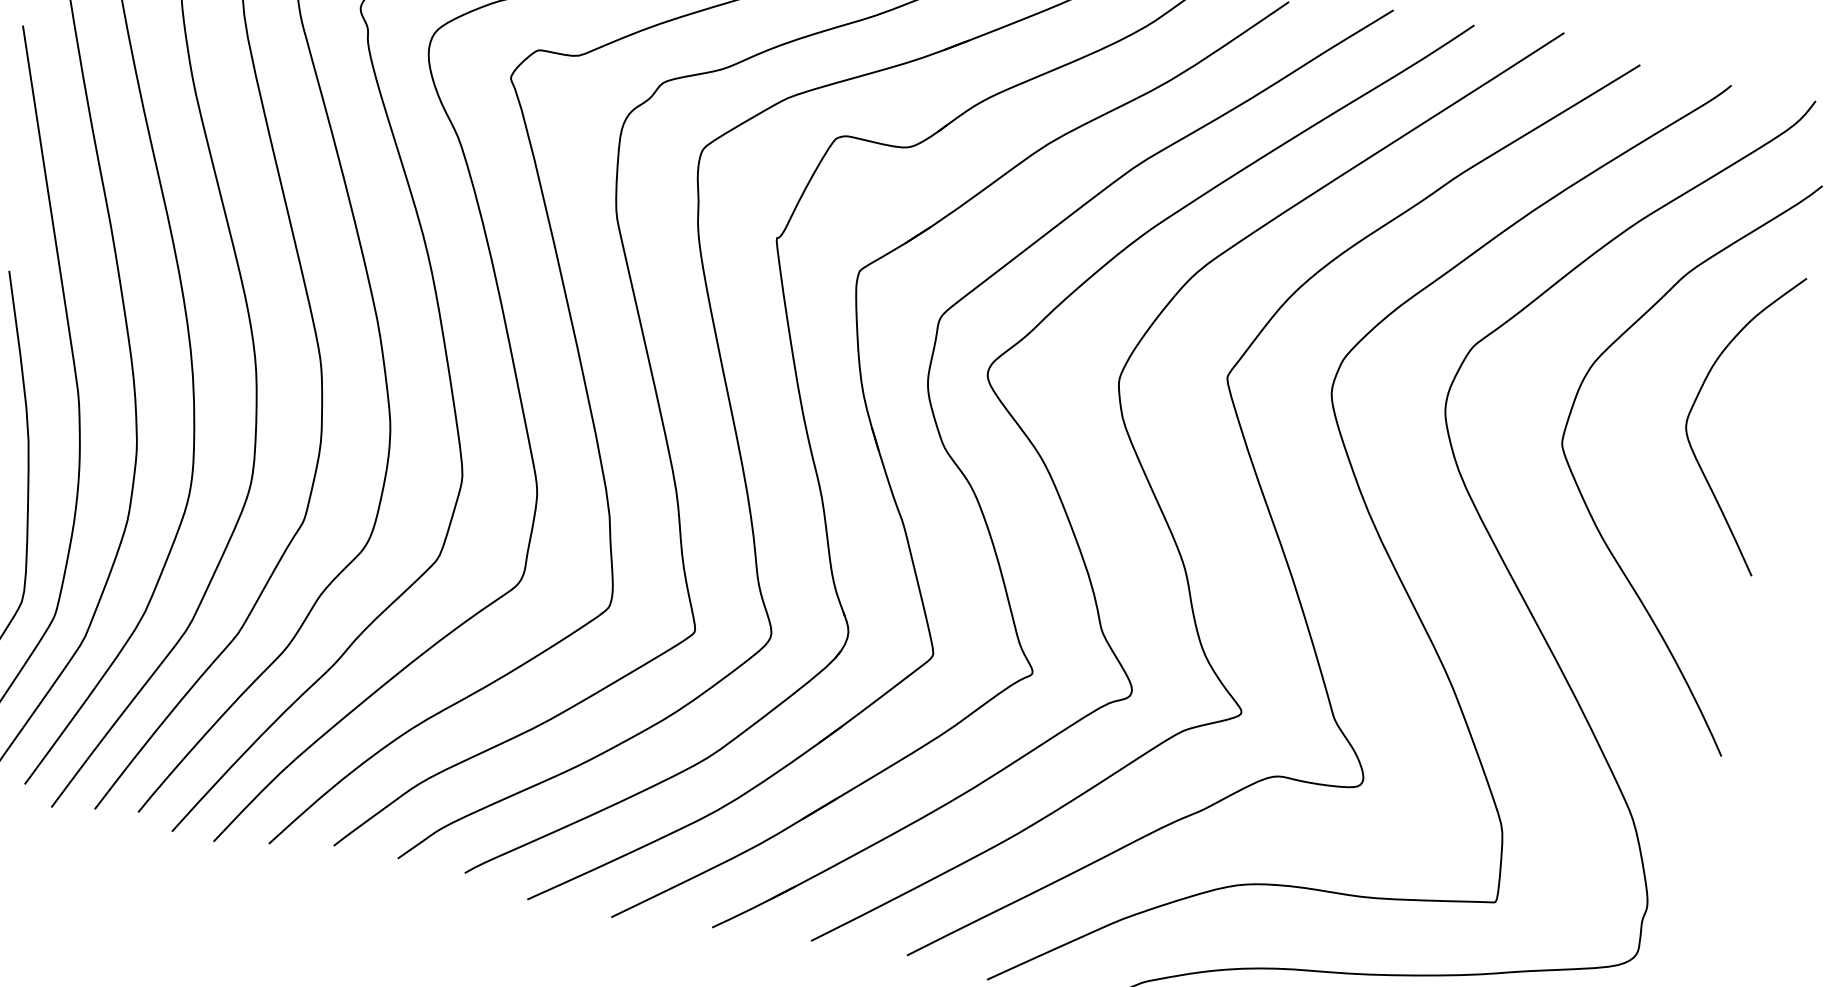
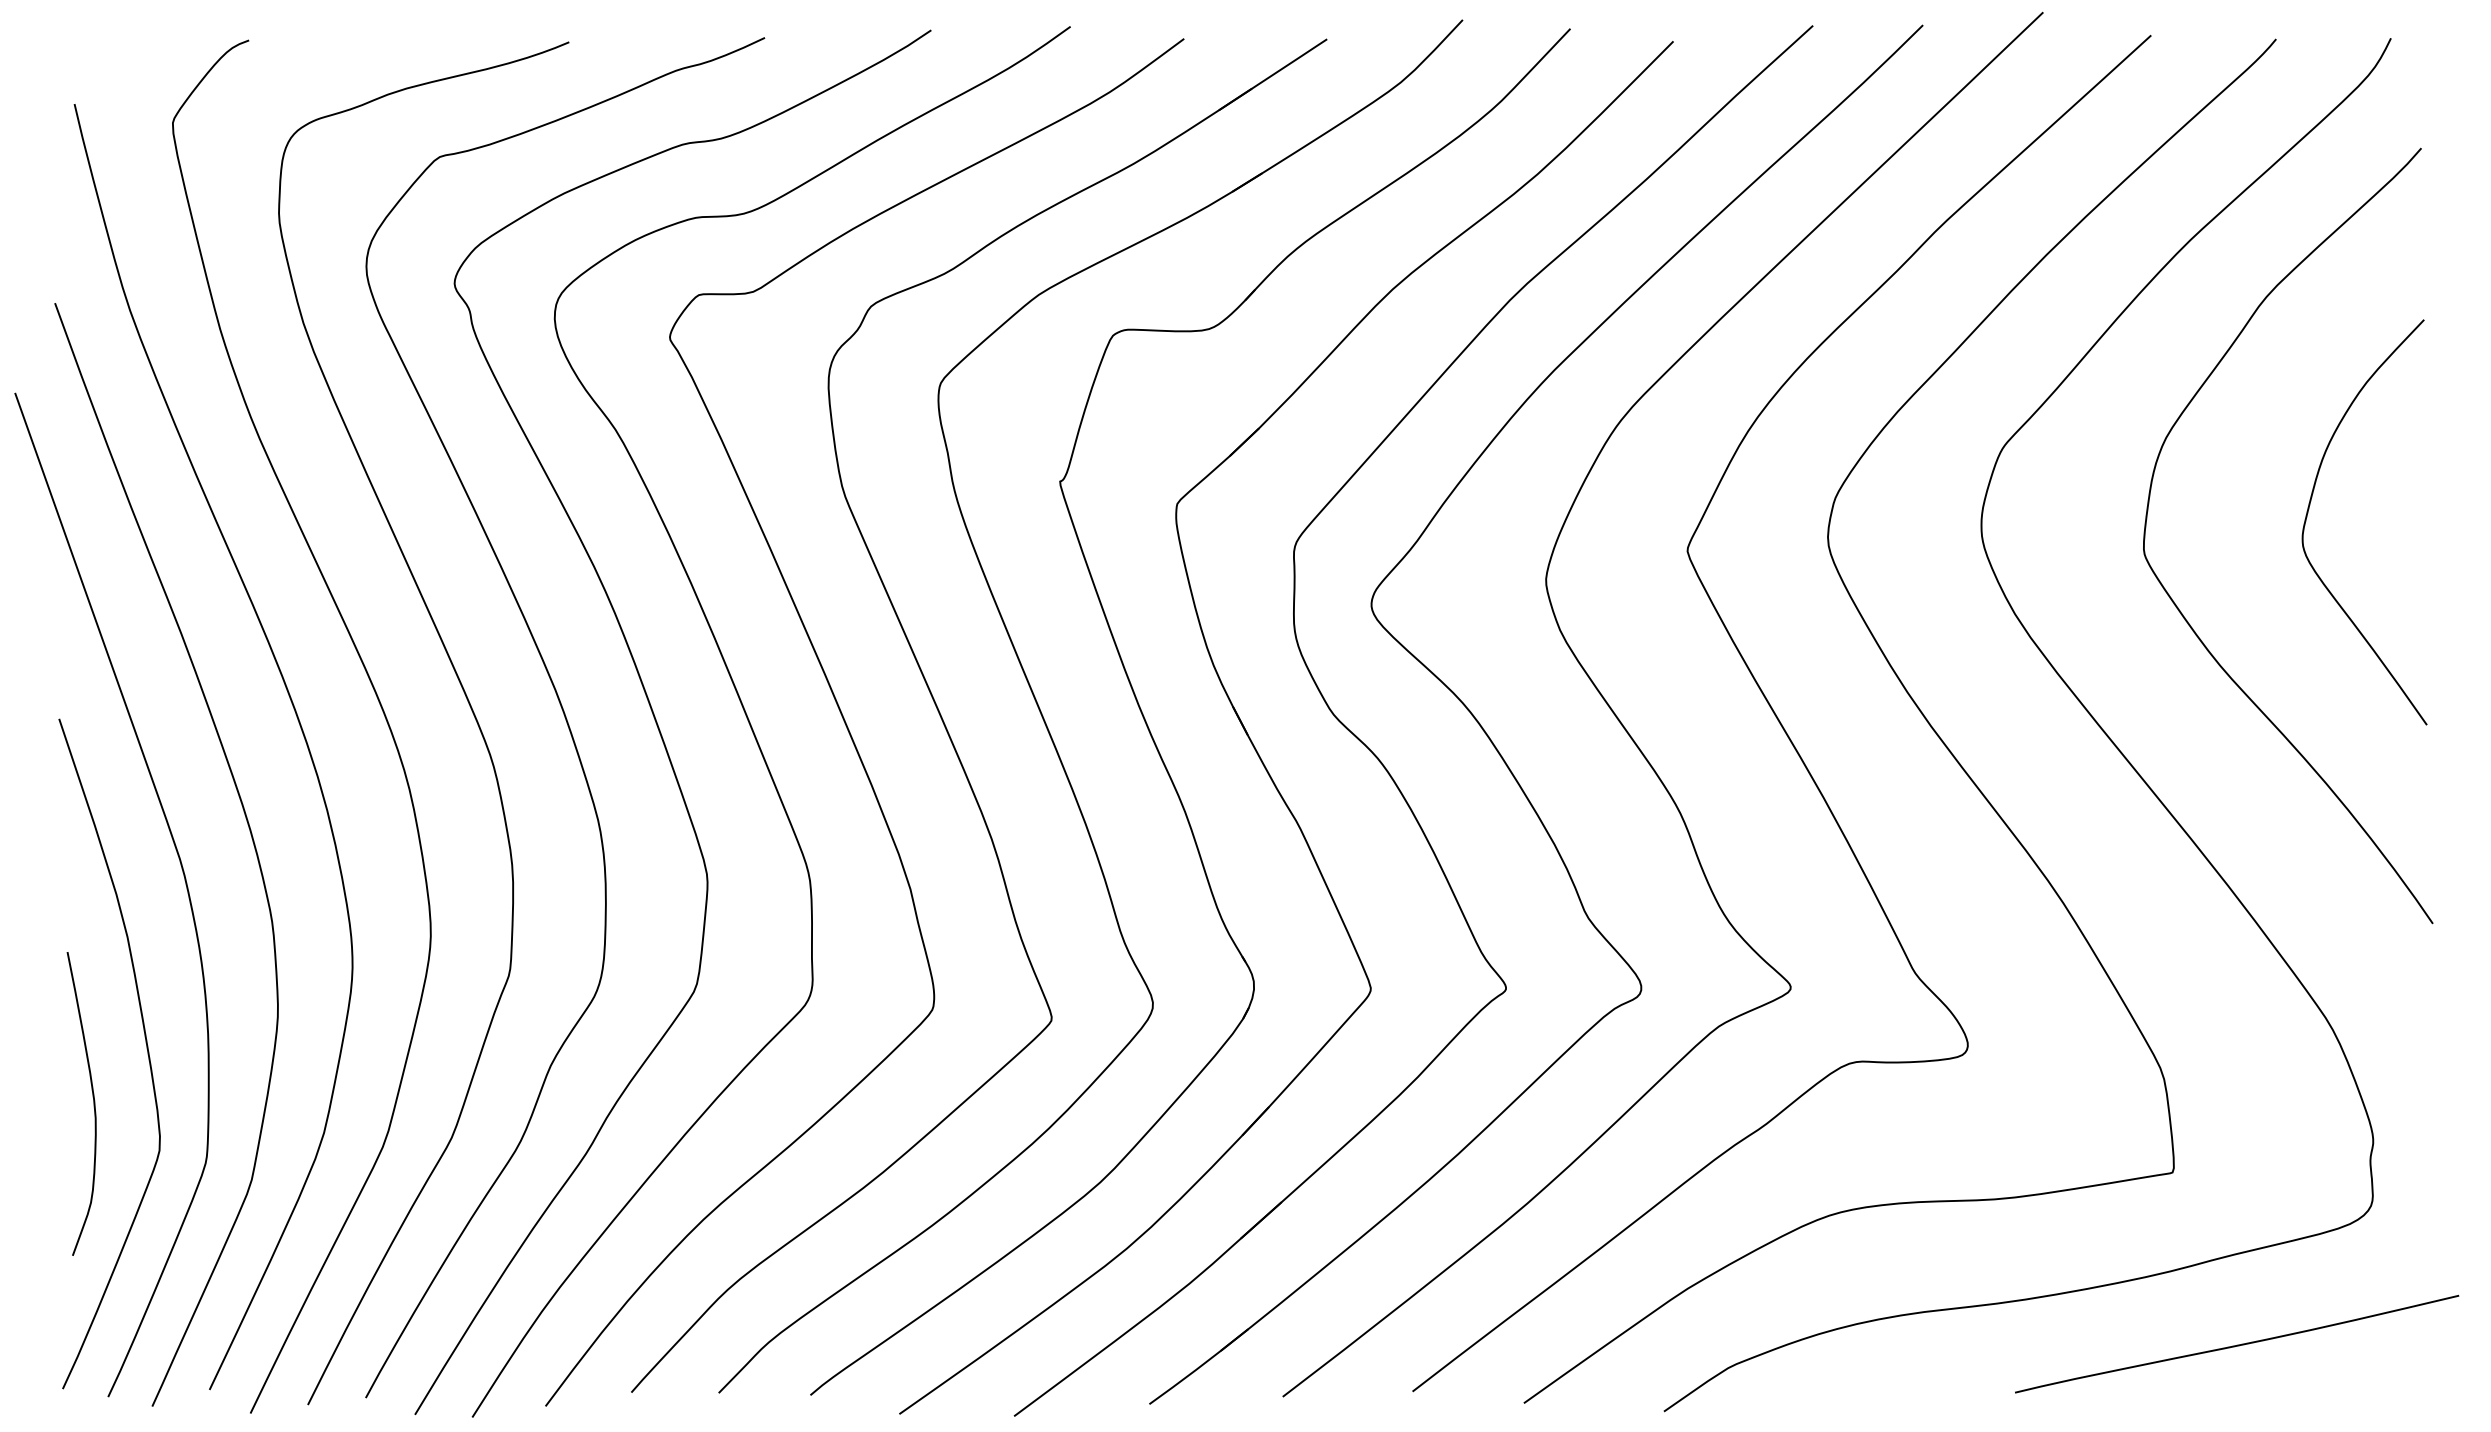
curve: (1695, 401) -> (2309, 509), moved

